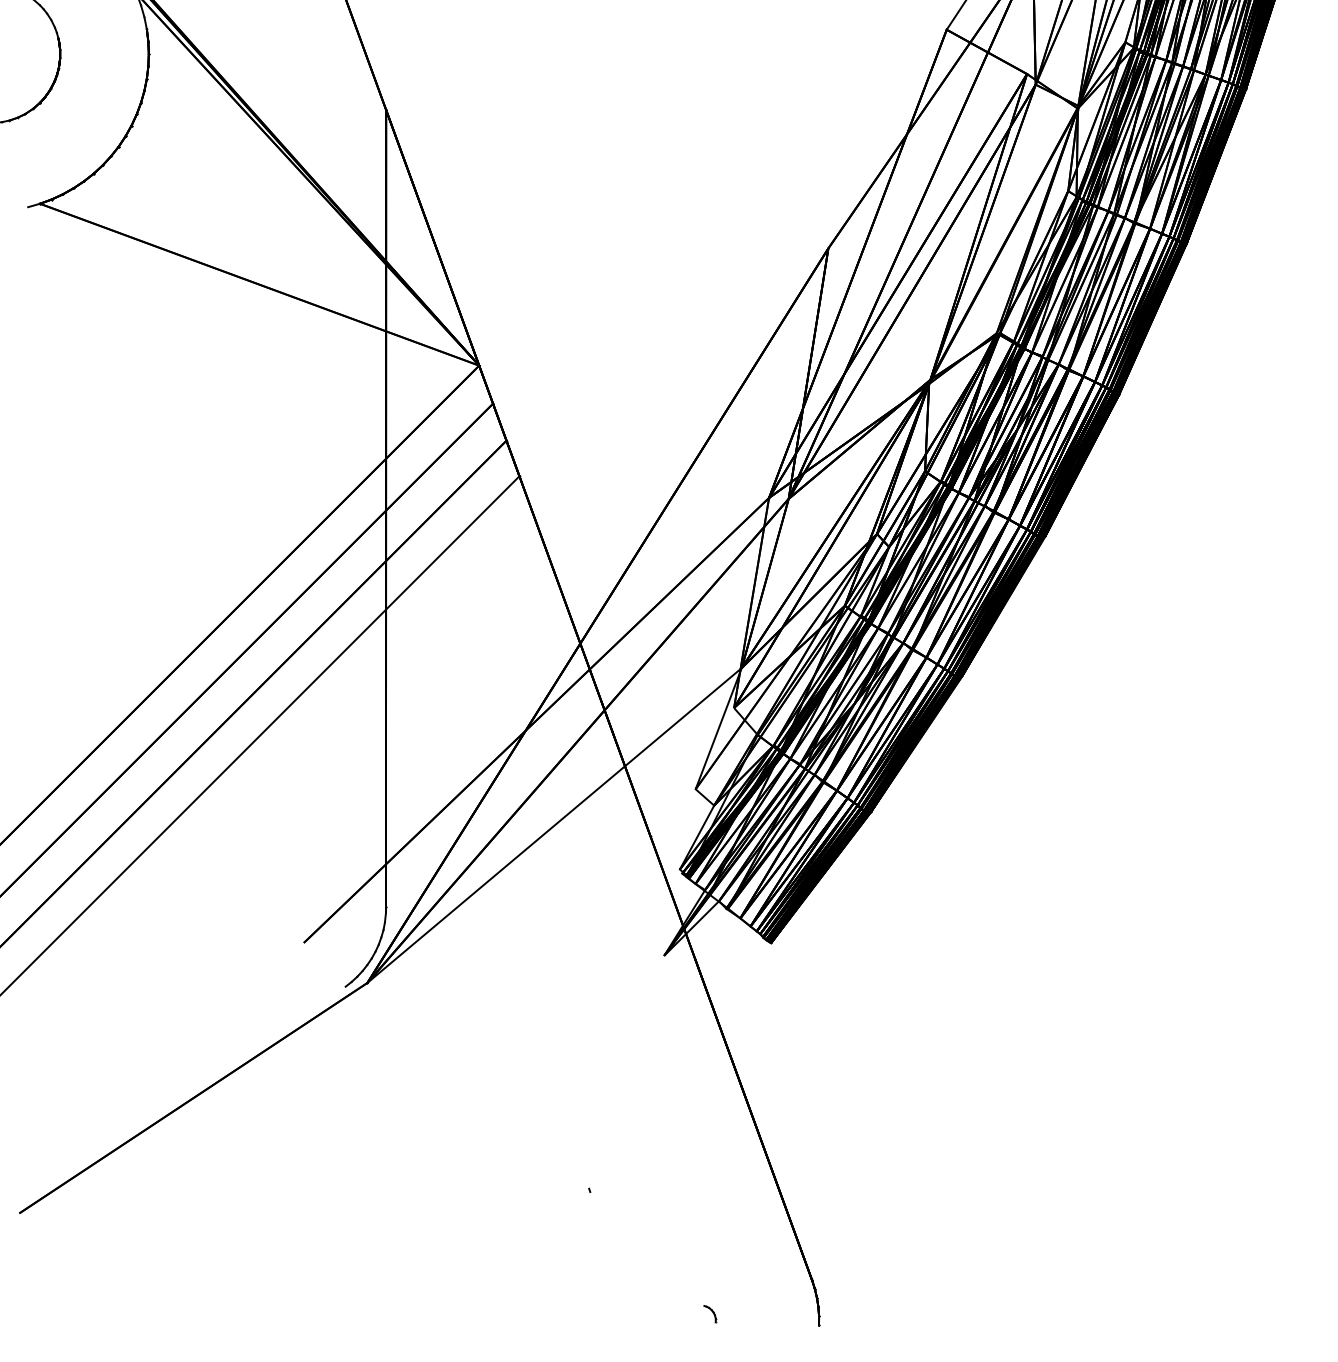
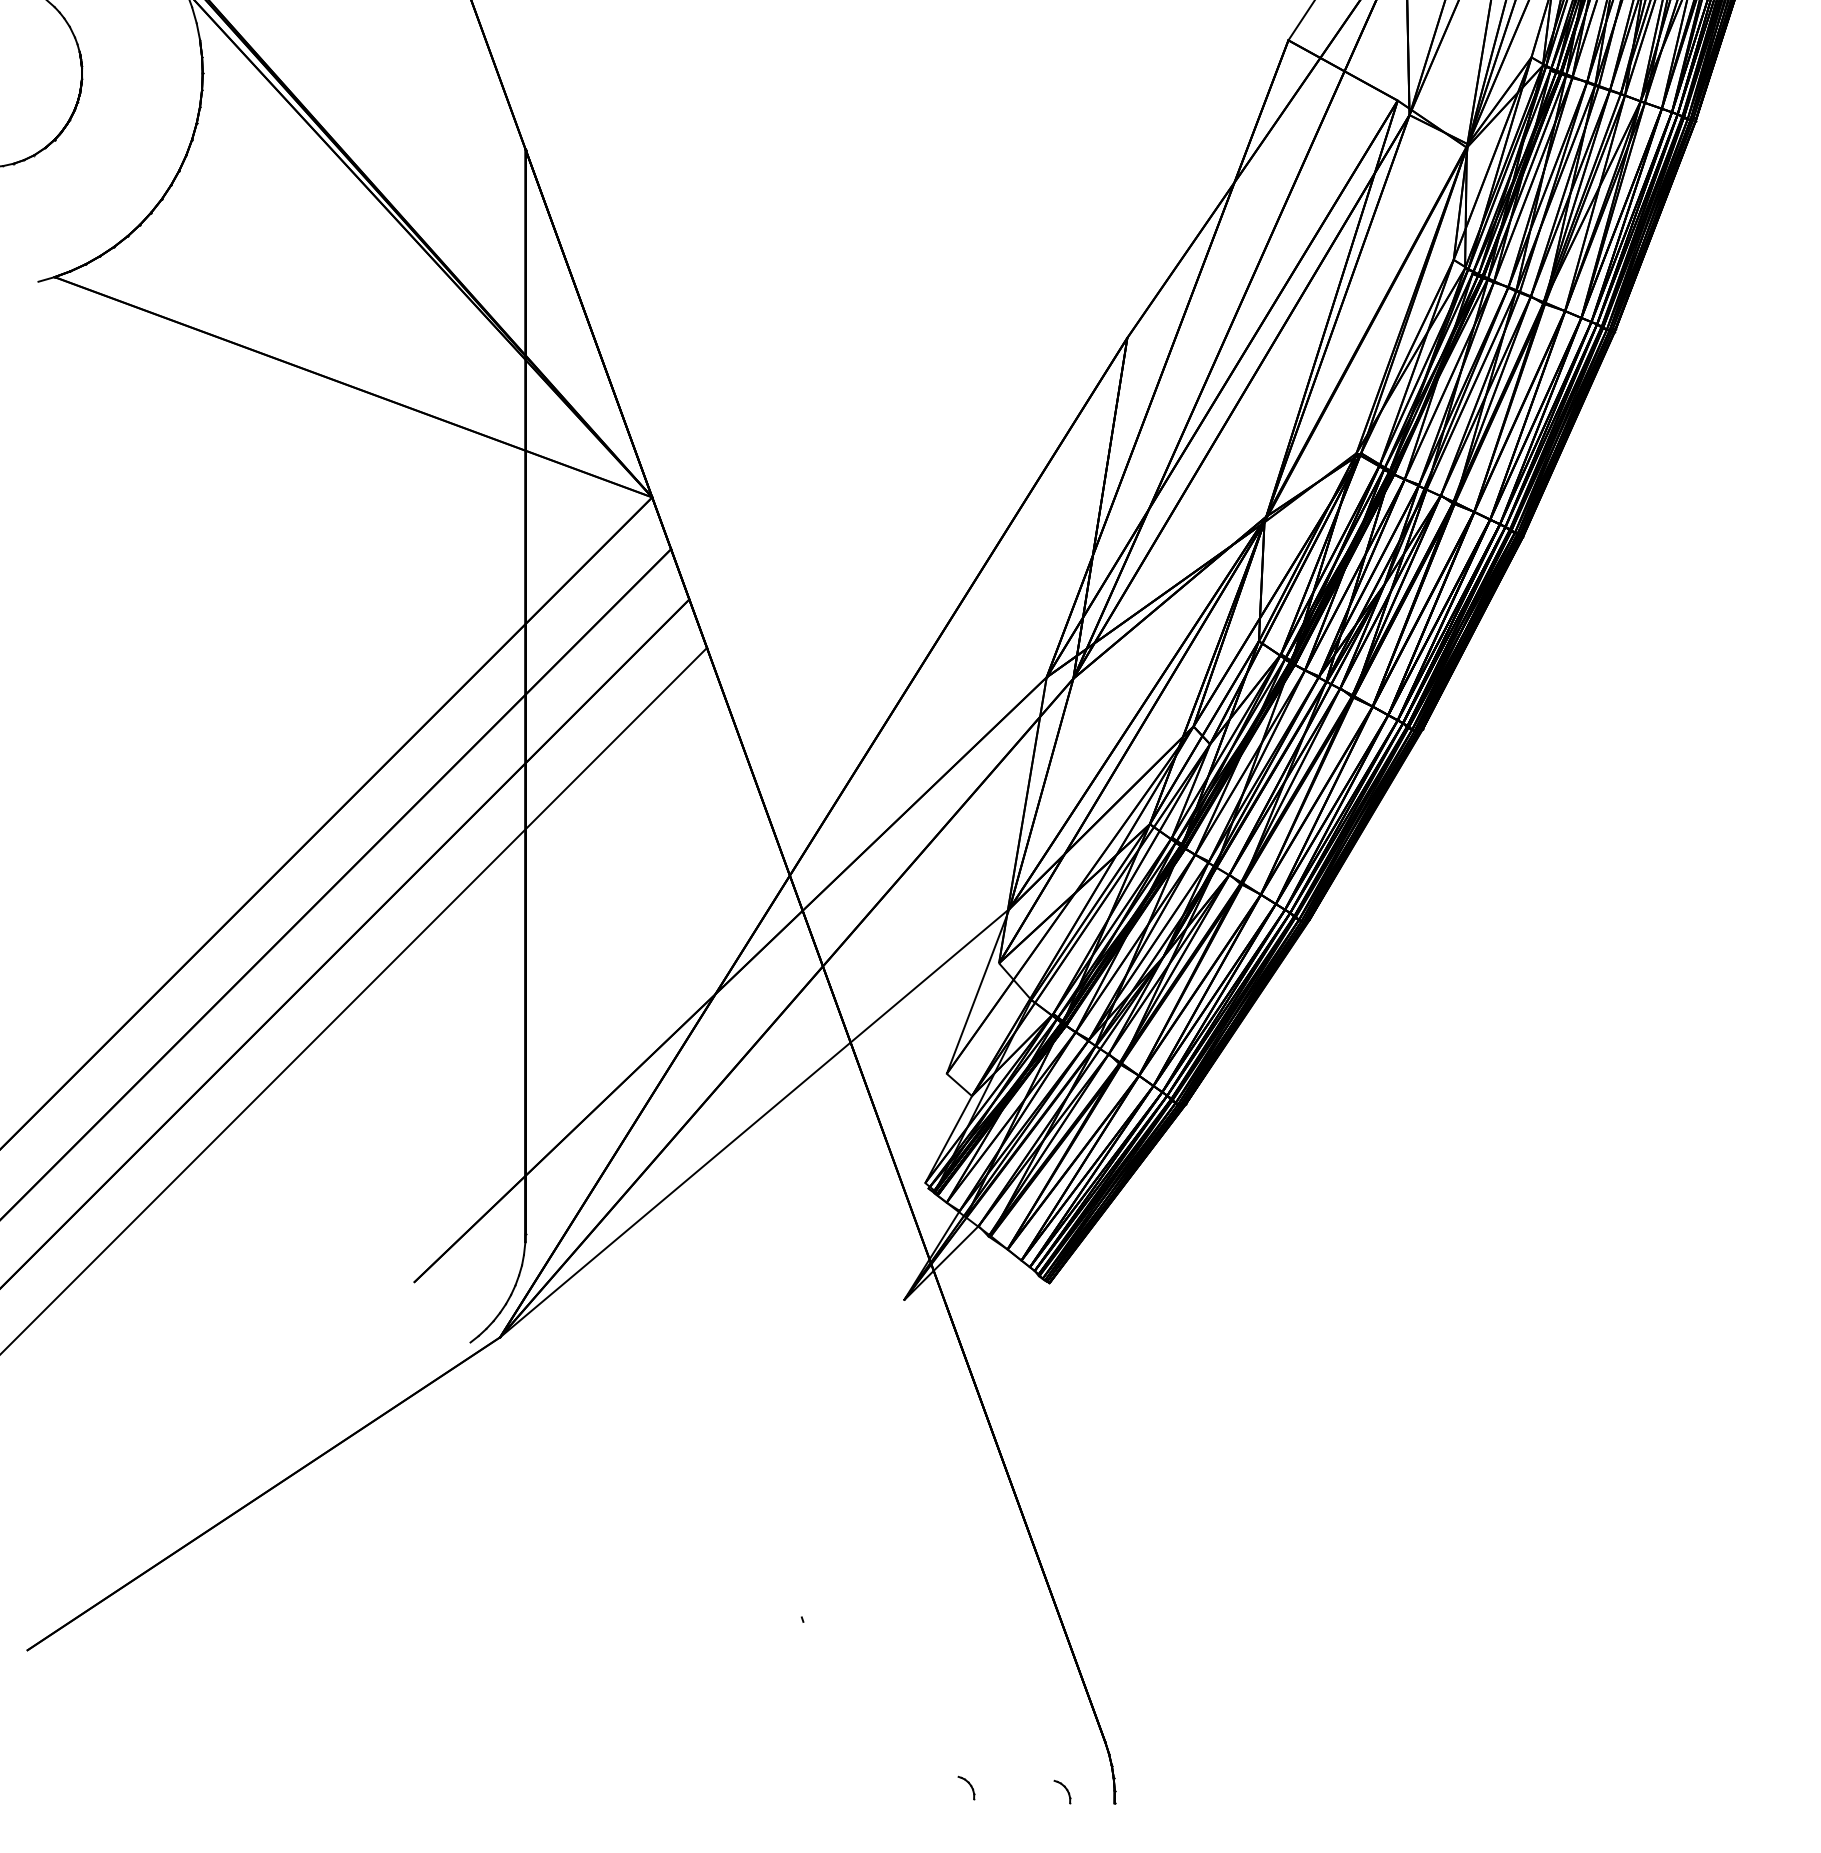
part: (780, 1316) -> (1062, 1791), added

